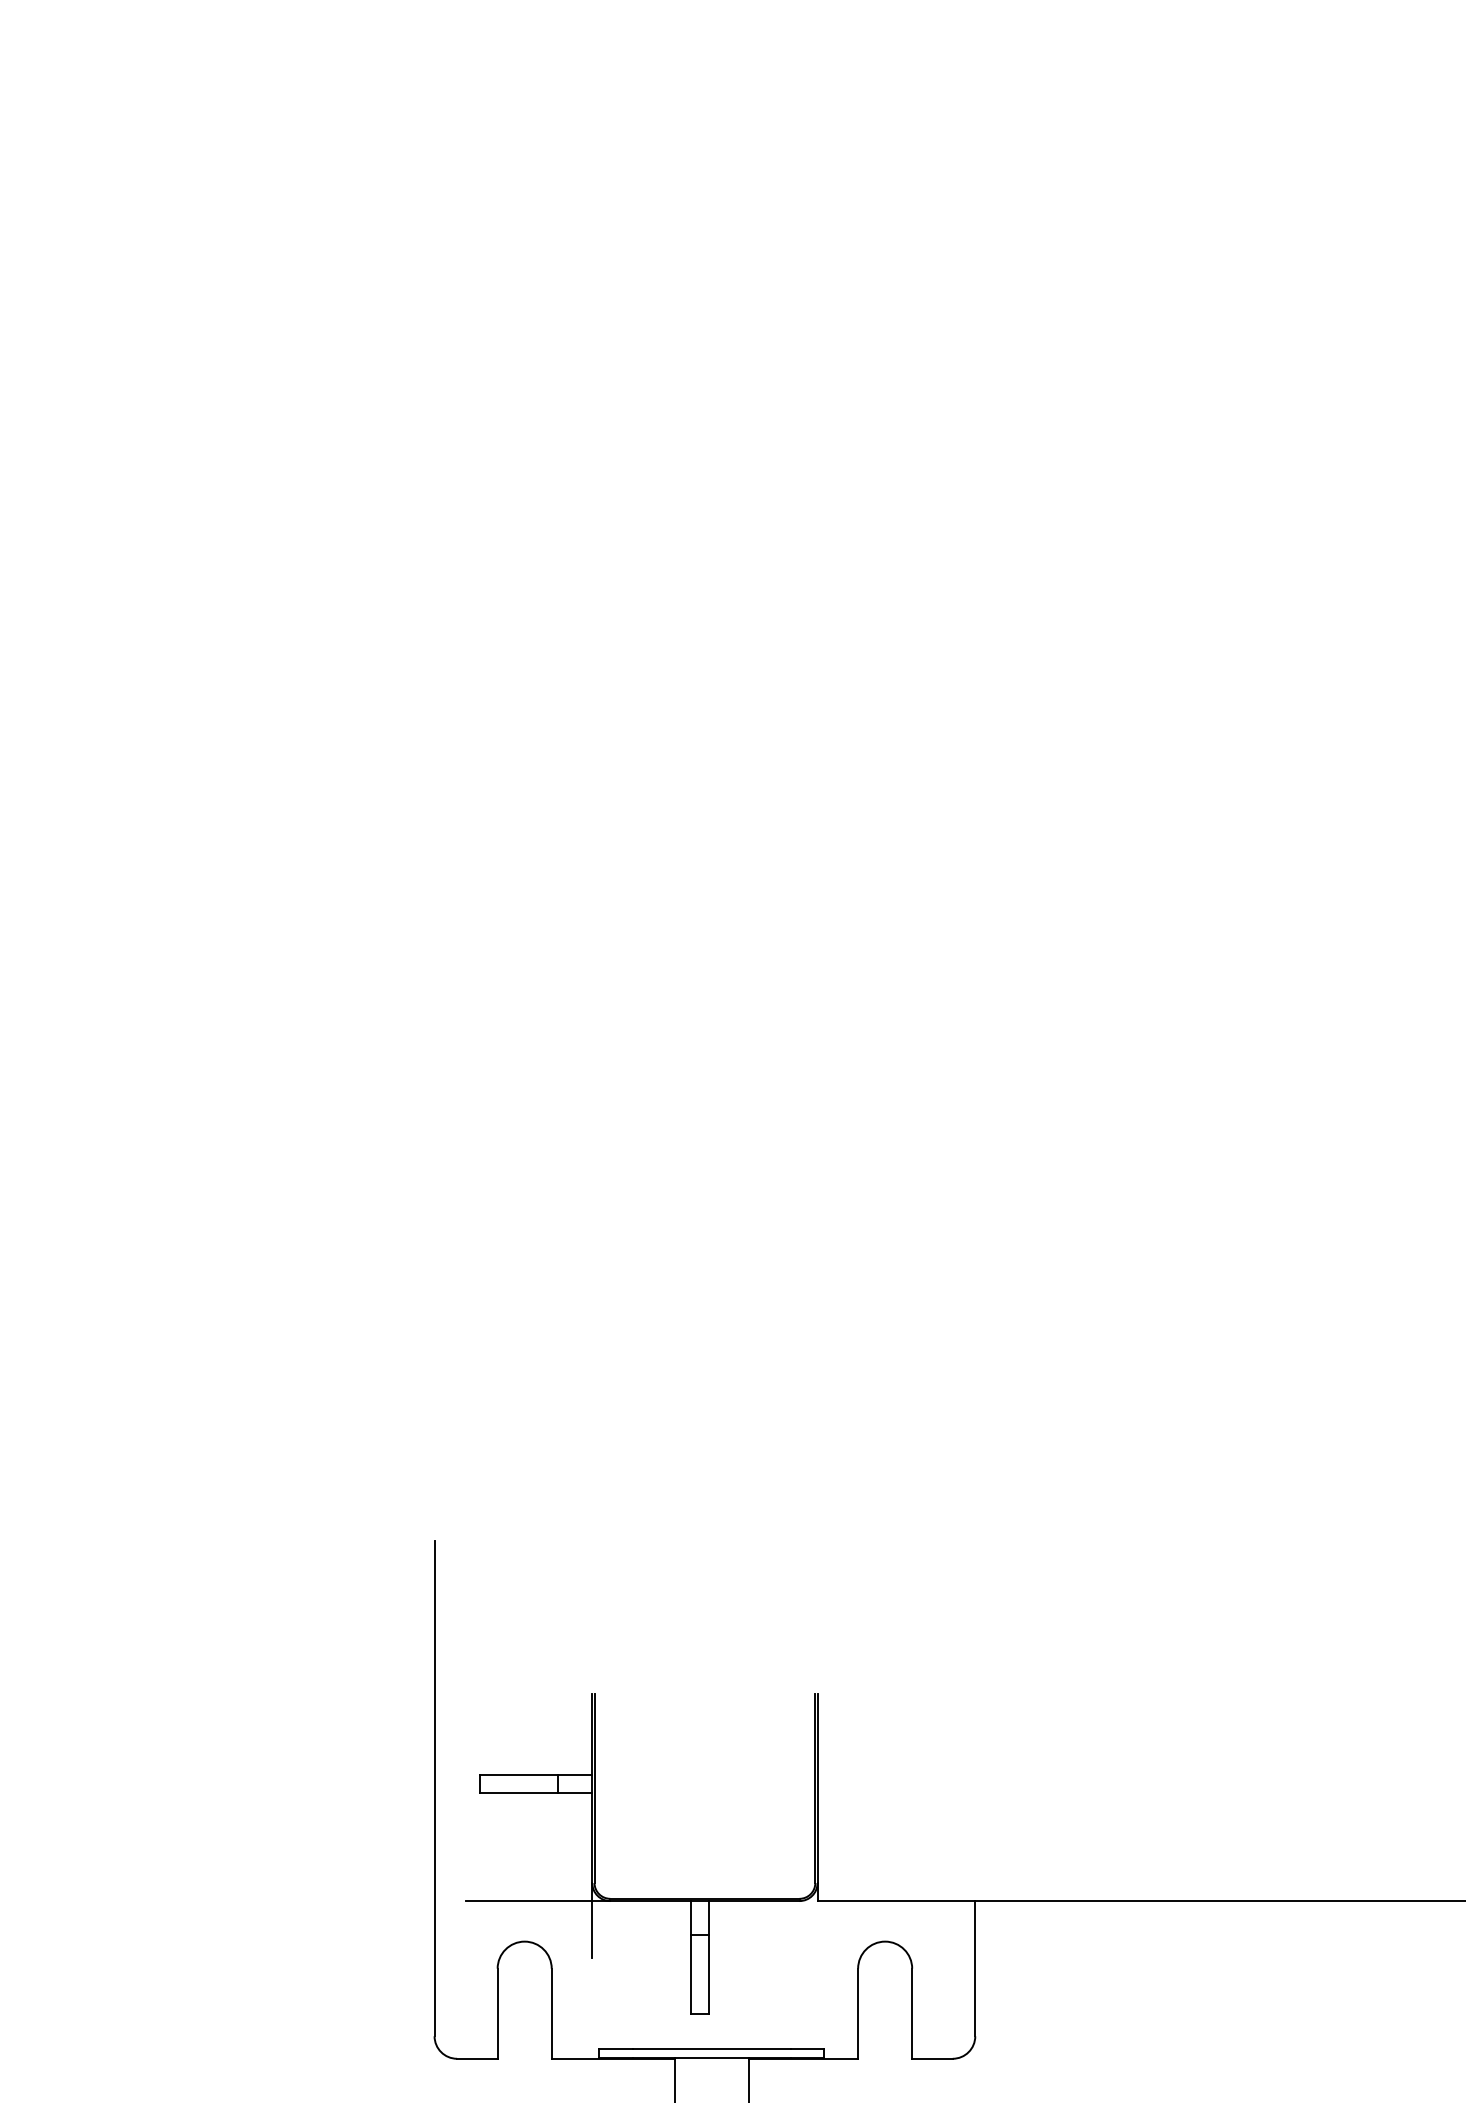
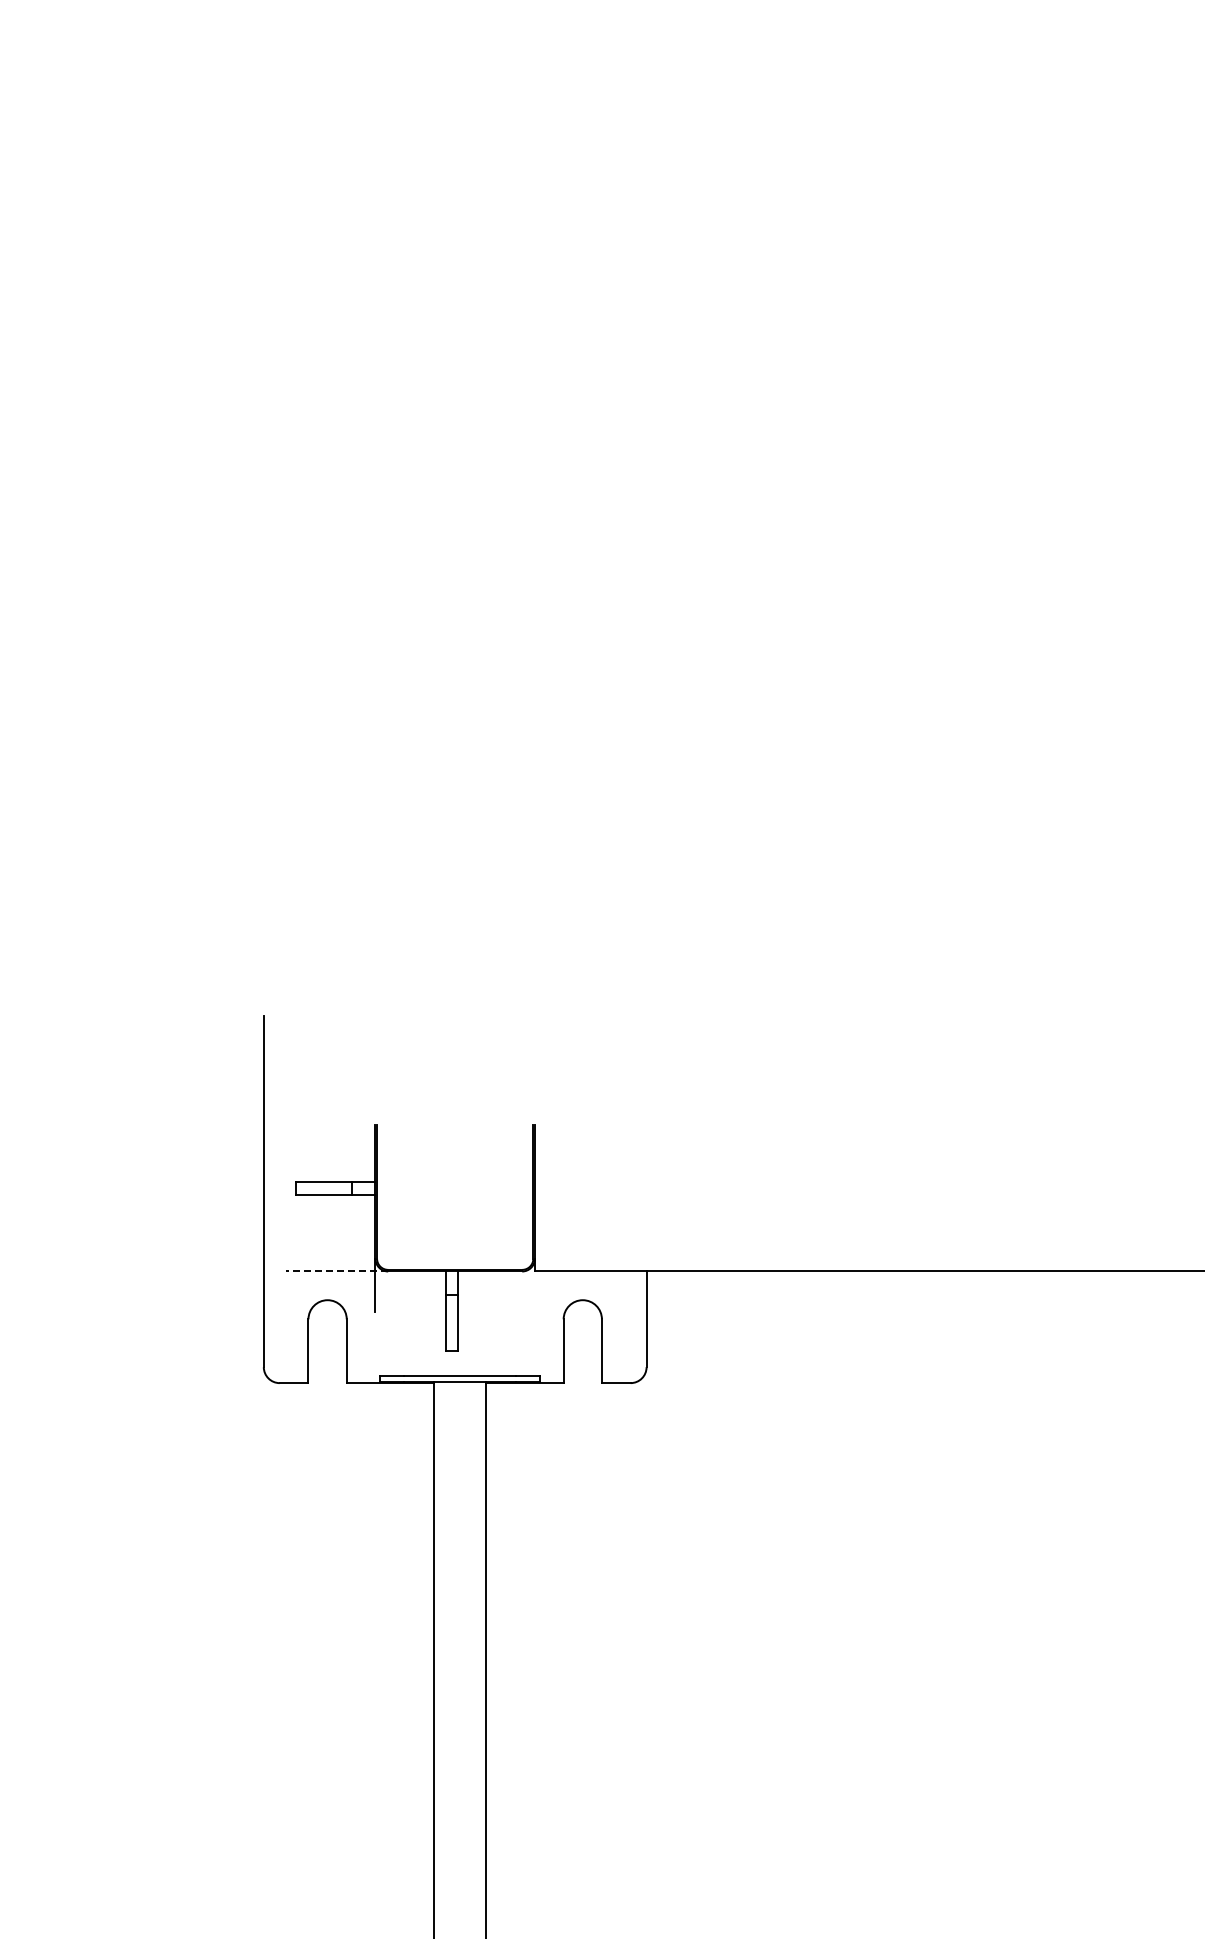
line: (538, 1901) -> (337, 1271), solid -> dashed

